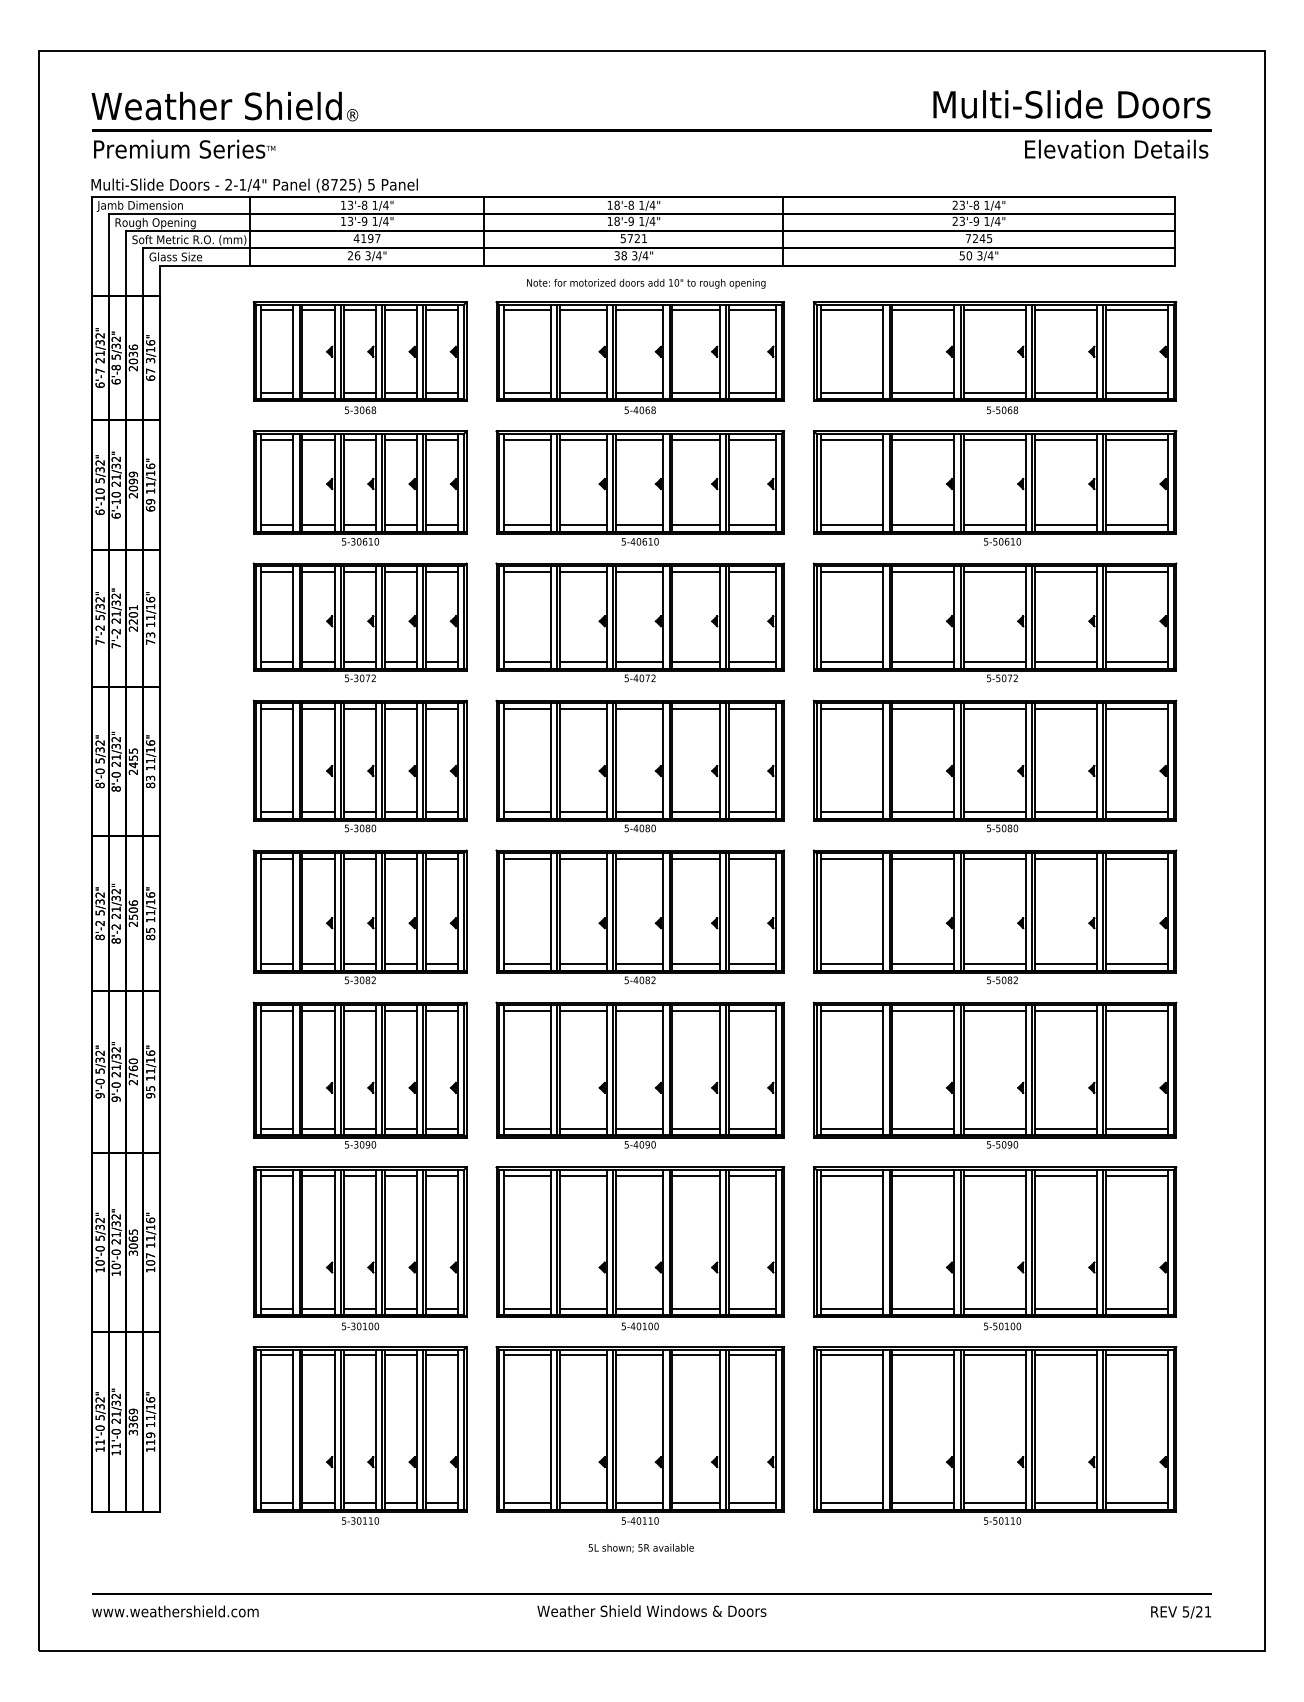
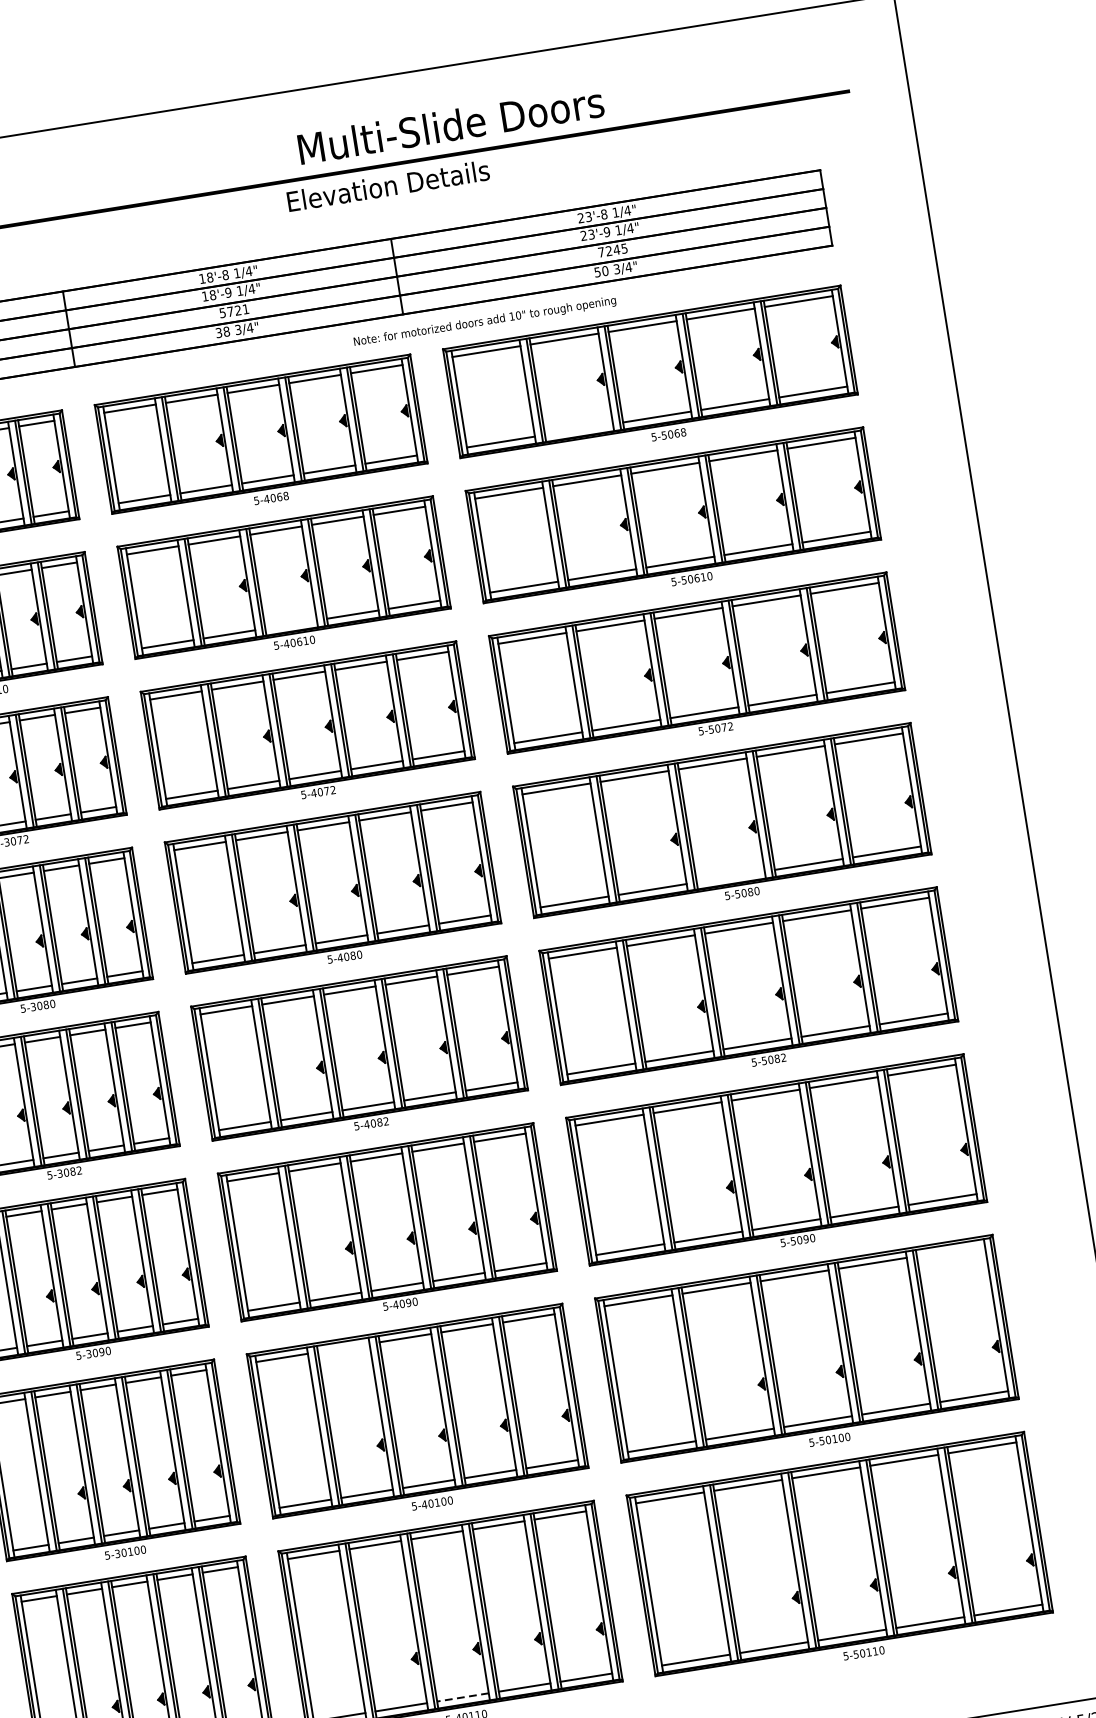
text: (1071, 104) -> (450, 125), moved
text: (1116, 148) -> (388, 185), moved
text: (646, 283) -> (485, 321), moved
line: (923, 392) -> (579, 429), removed
line: (639, 525) -> (290, 624), removed
line: (994, 812) -> (730, 877), removed
line: (583, 1175) -> (343, 1347), removed
line: (1136, 1175) -> (950, 1250), removed
line: (639, 1503) -> (462, 1697), solid -> dashed

